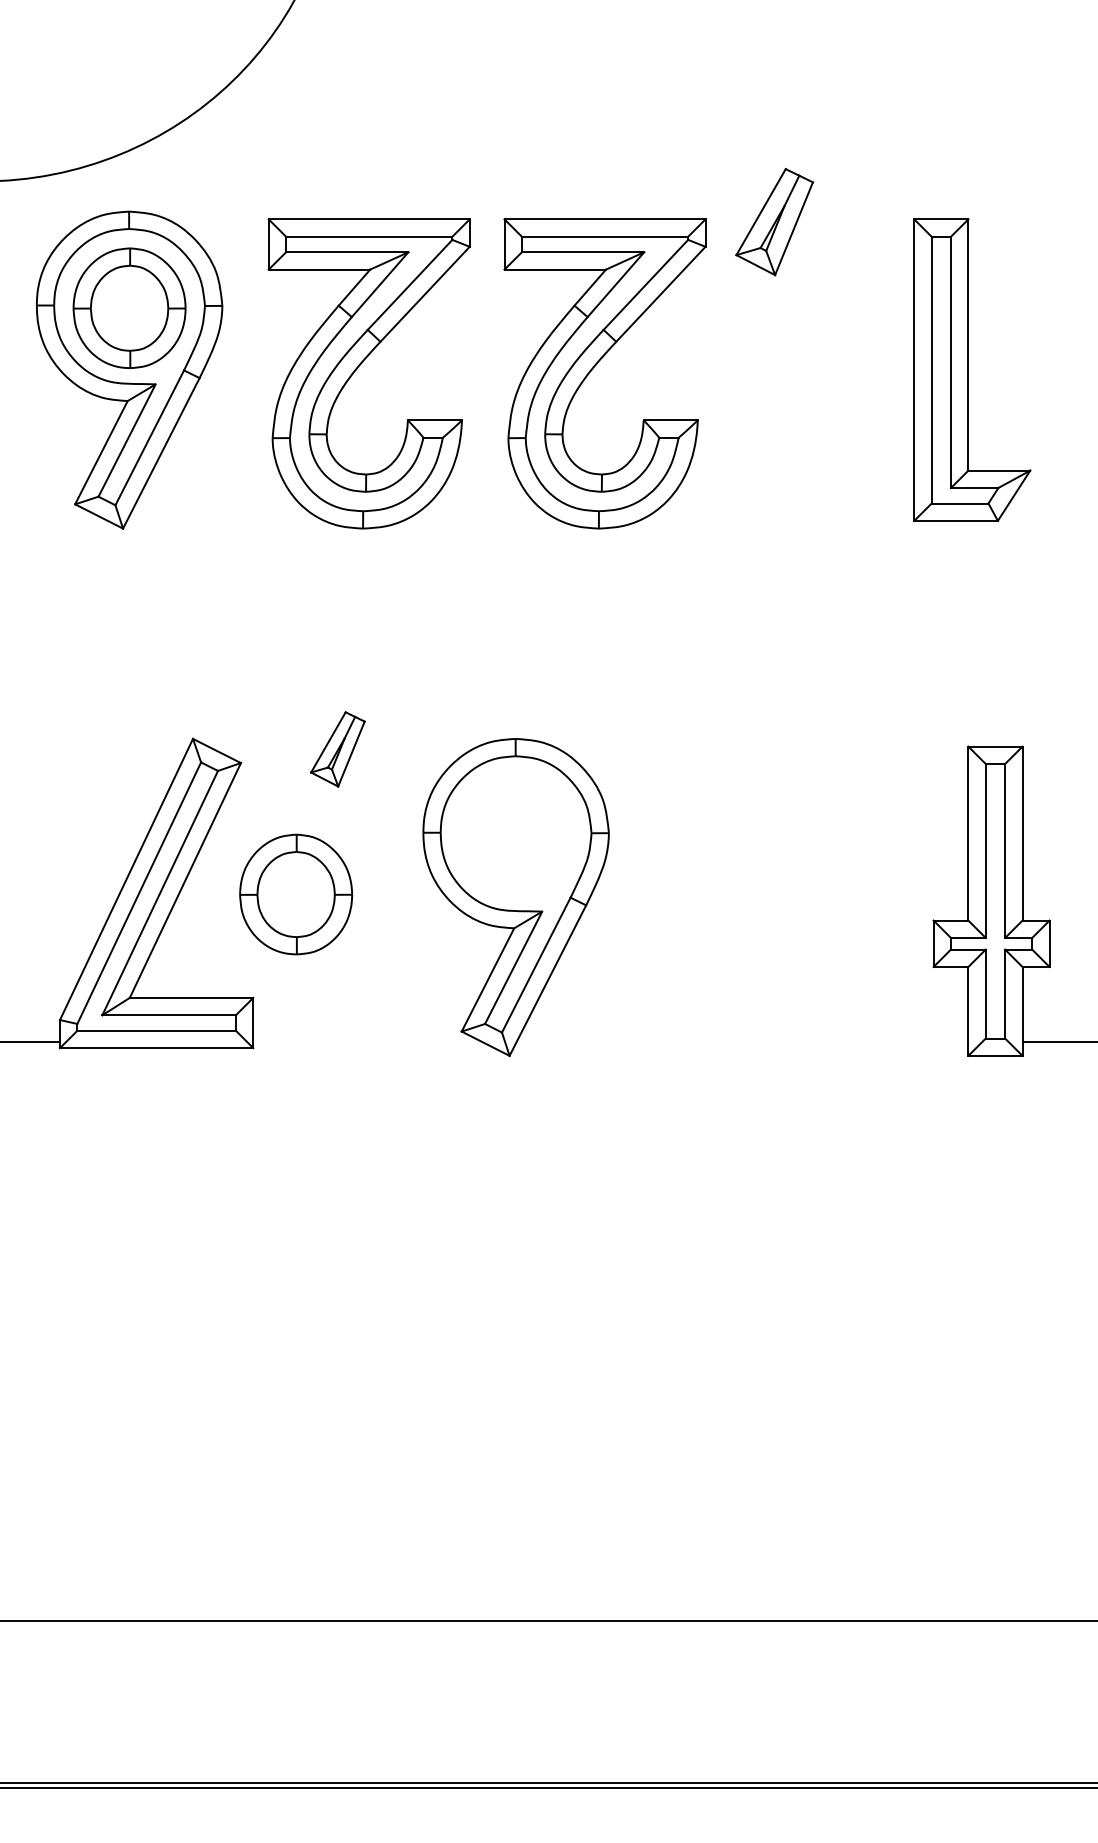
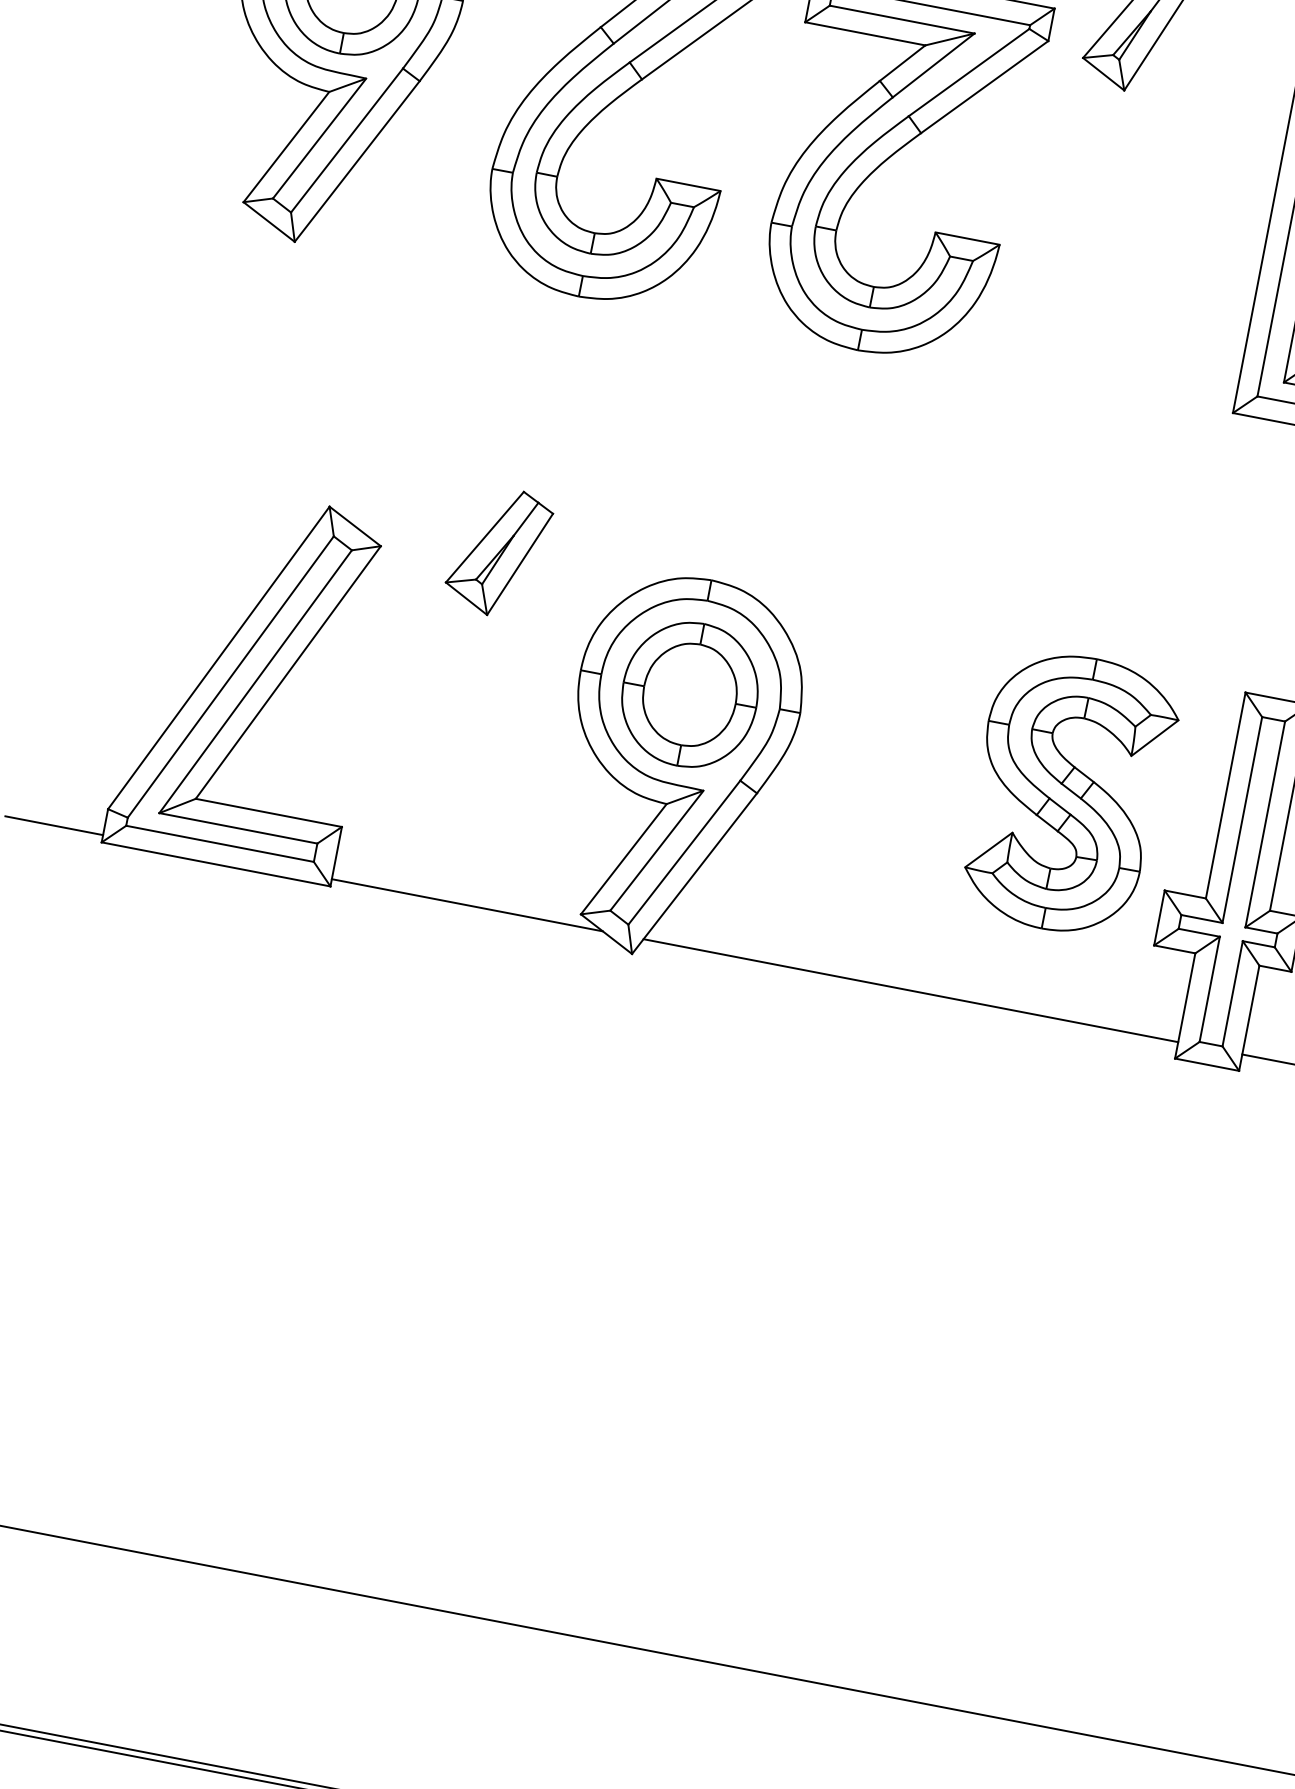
part: (337, 749) -> (498, 552), size x1.43
part: (840, 856) -> (1069, 793), added
part: (296, 894) -> (690, 694), moved
line: (367, 1042) -> (466, 905), added
line: (742, 1042) -> (910, 991), added

